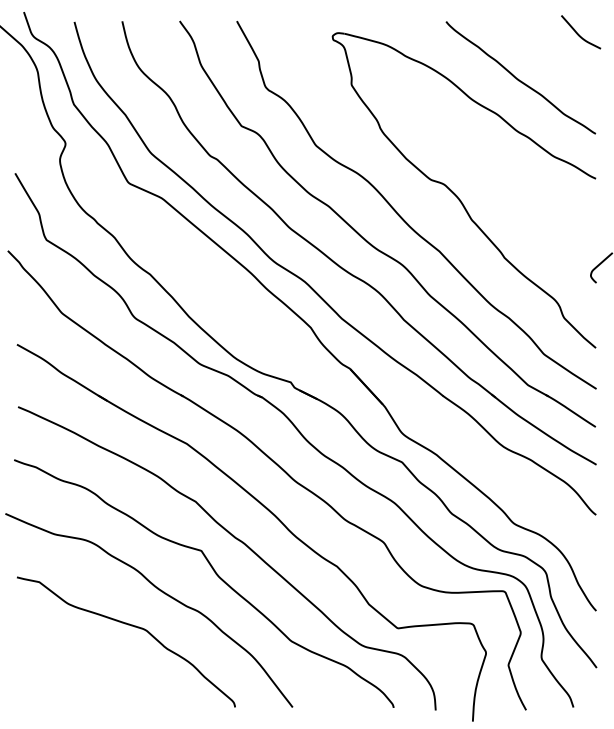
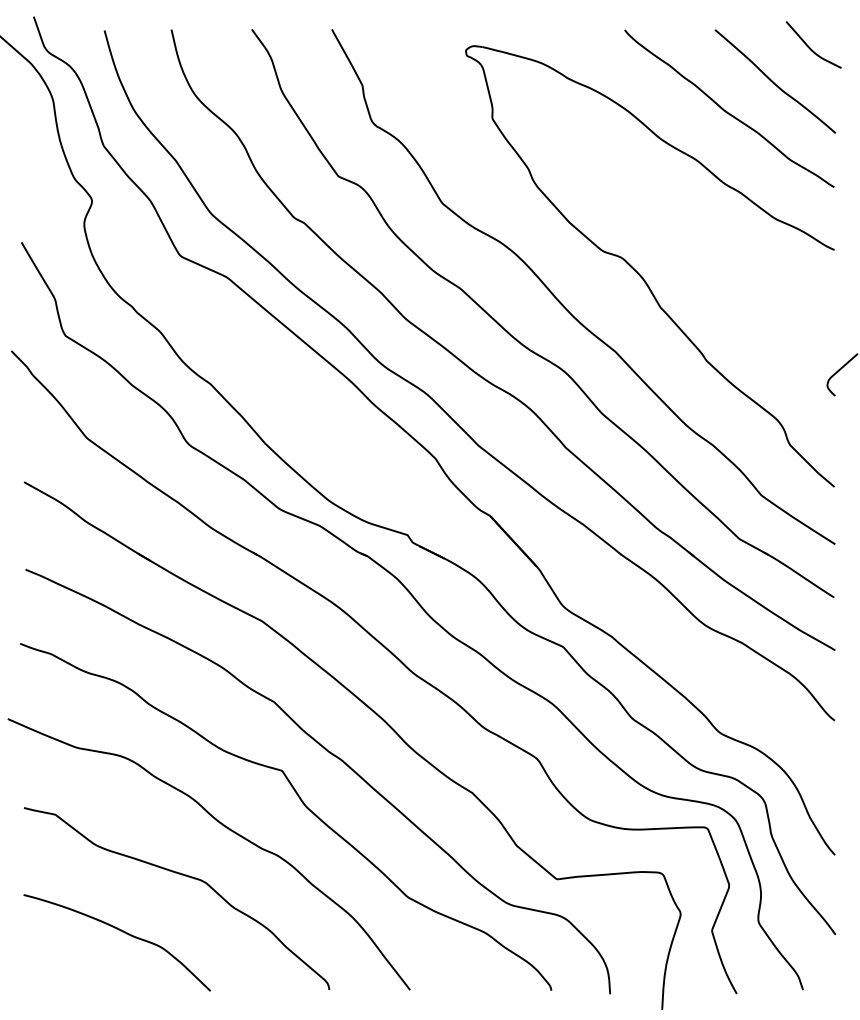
curve: (553, 59) -> (774, 82), added
curve: (87, 666) -> (122, 932), added

